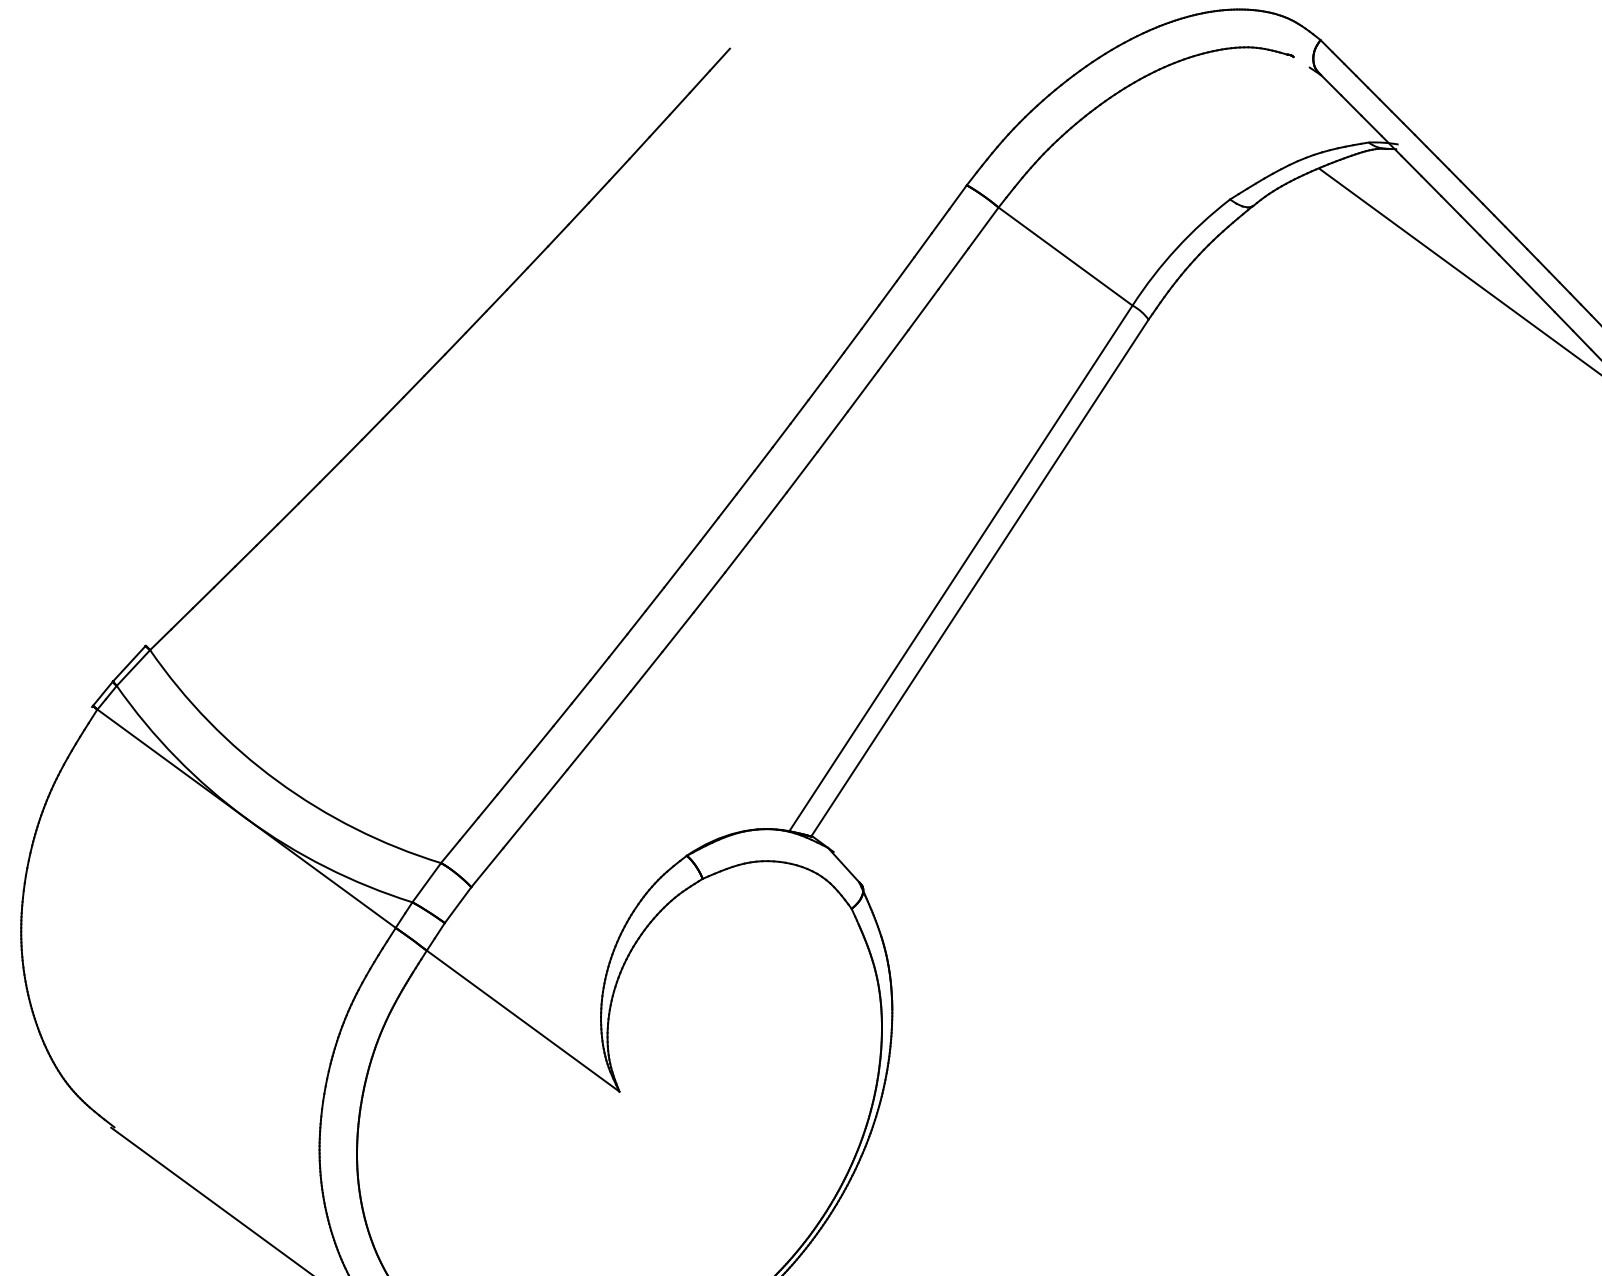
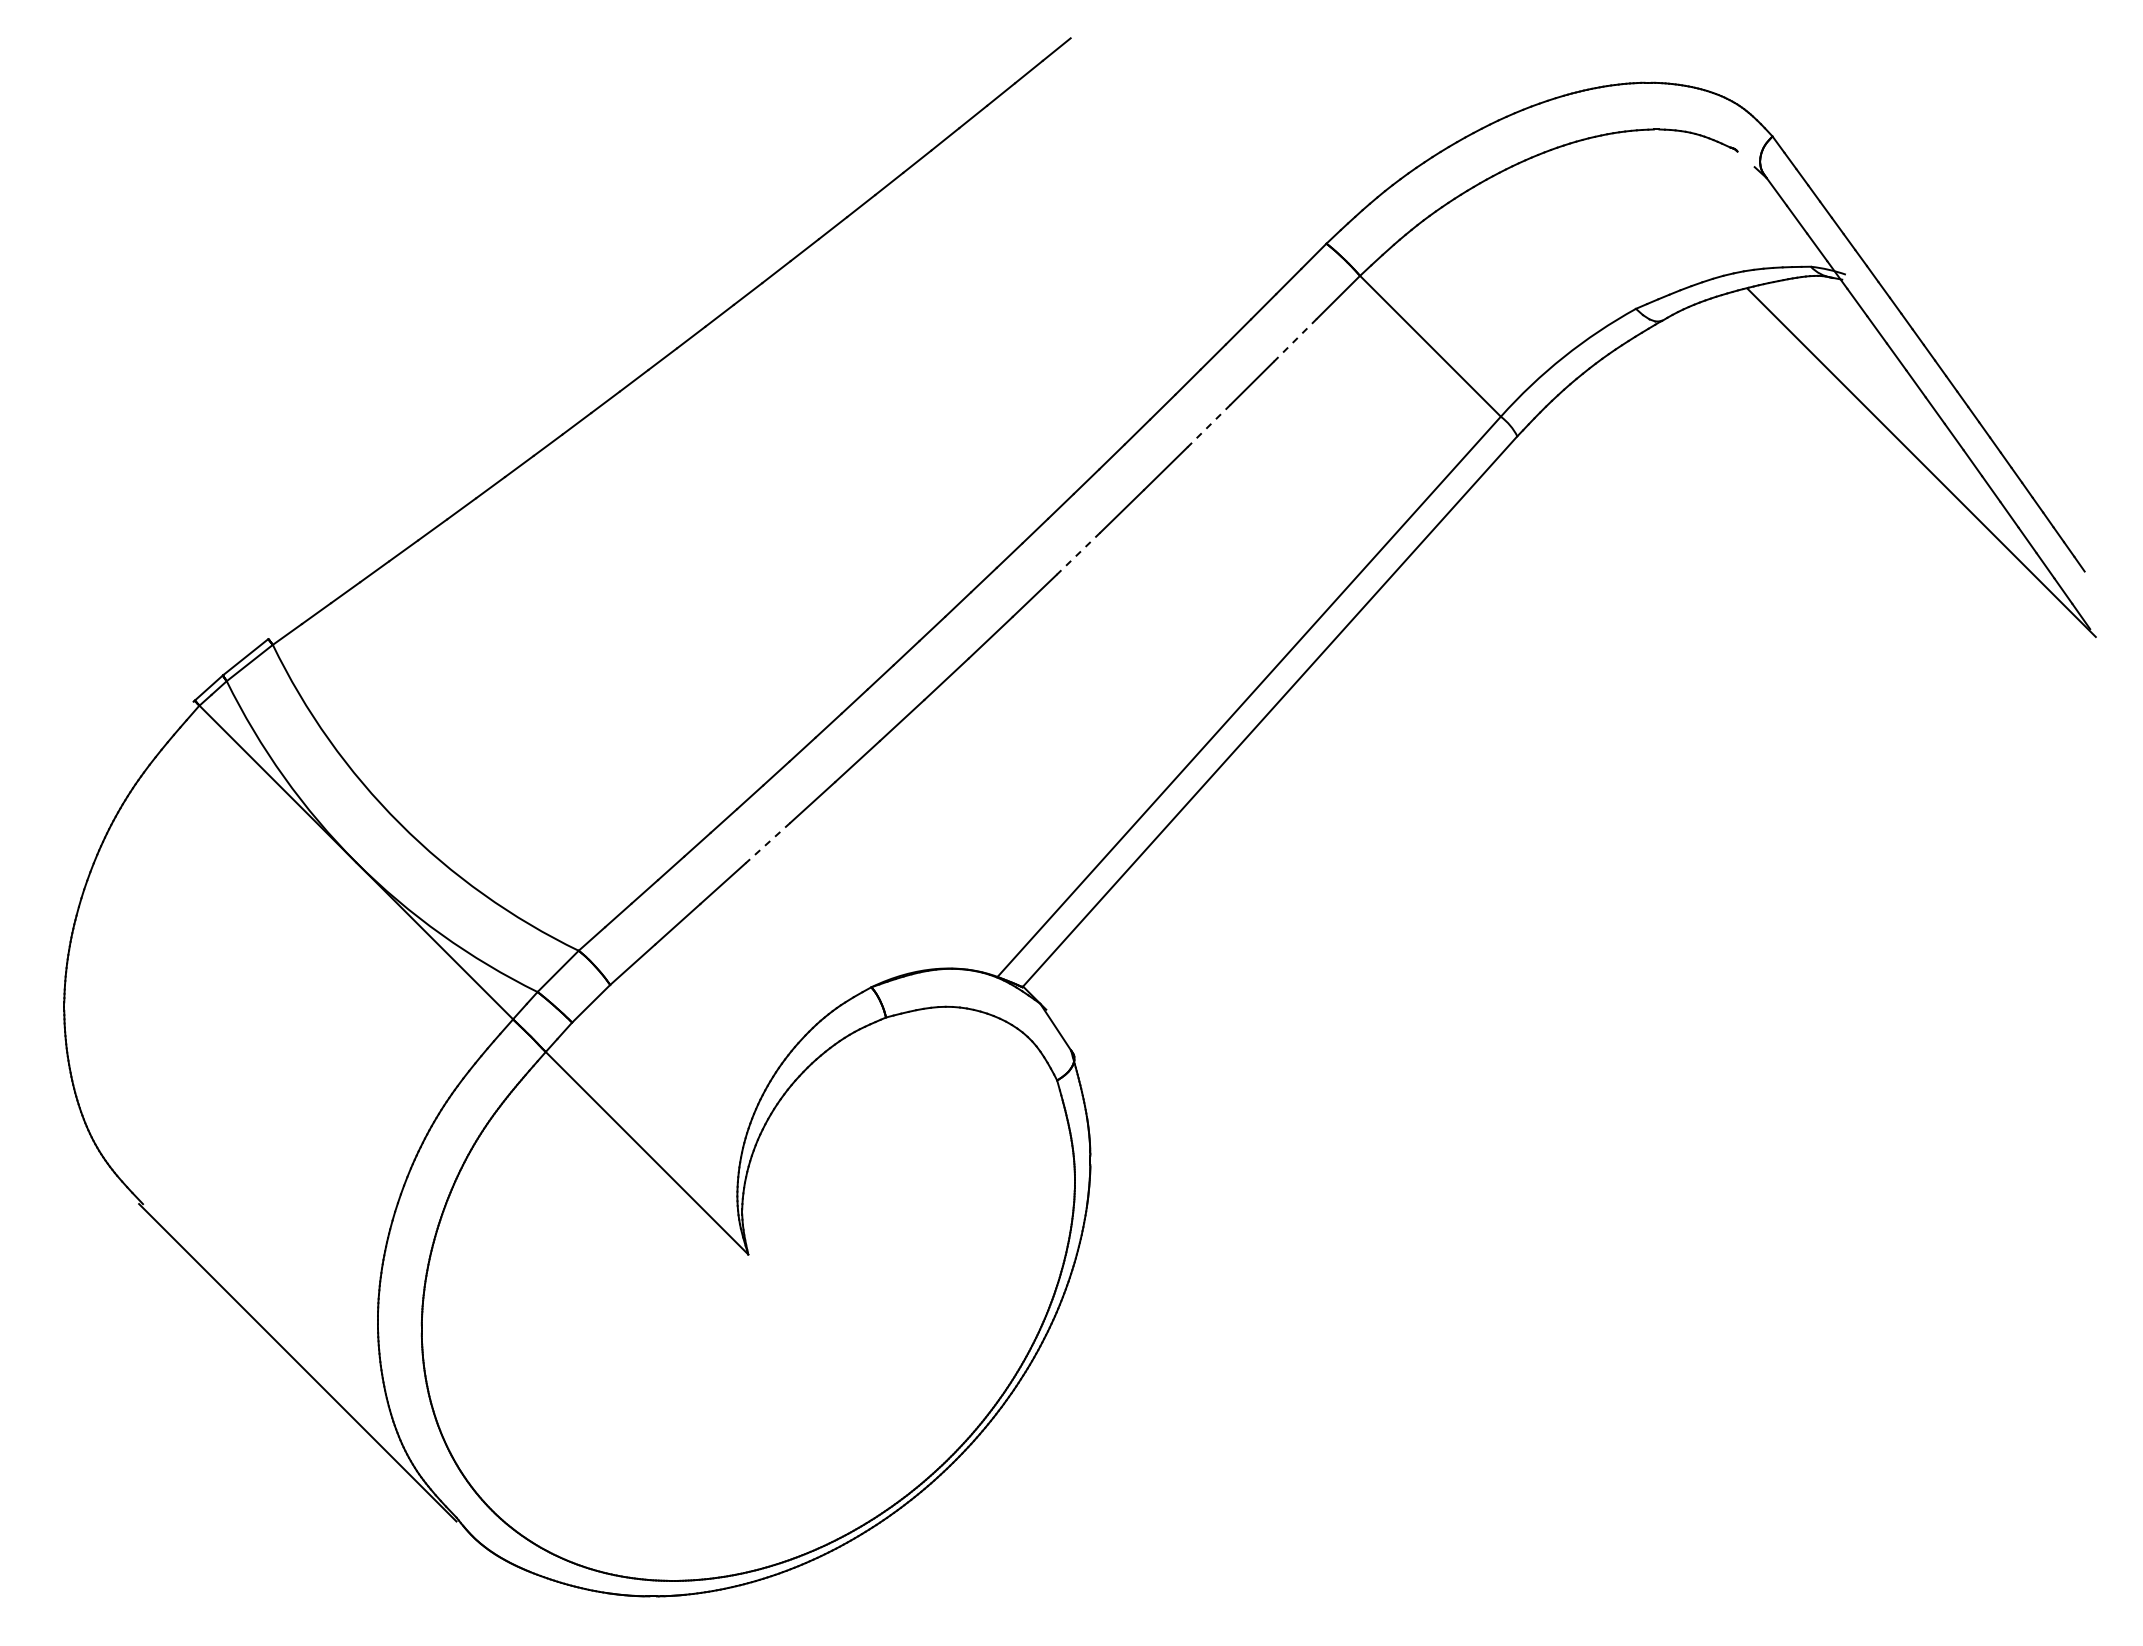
line: (952, 269) -> (1294, 340), solid -> dashed
line: (892, 350) -> (1208, 426), solid -> dashed
line: (802, 472) -> (1078, 554), solid -> dashed
line: (582, 750) -> (767, 843), solid -> dashed

